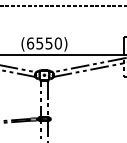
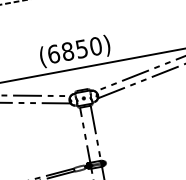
text: (39, 43) -> (67, 51), (6550) -> (6850)

